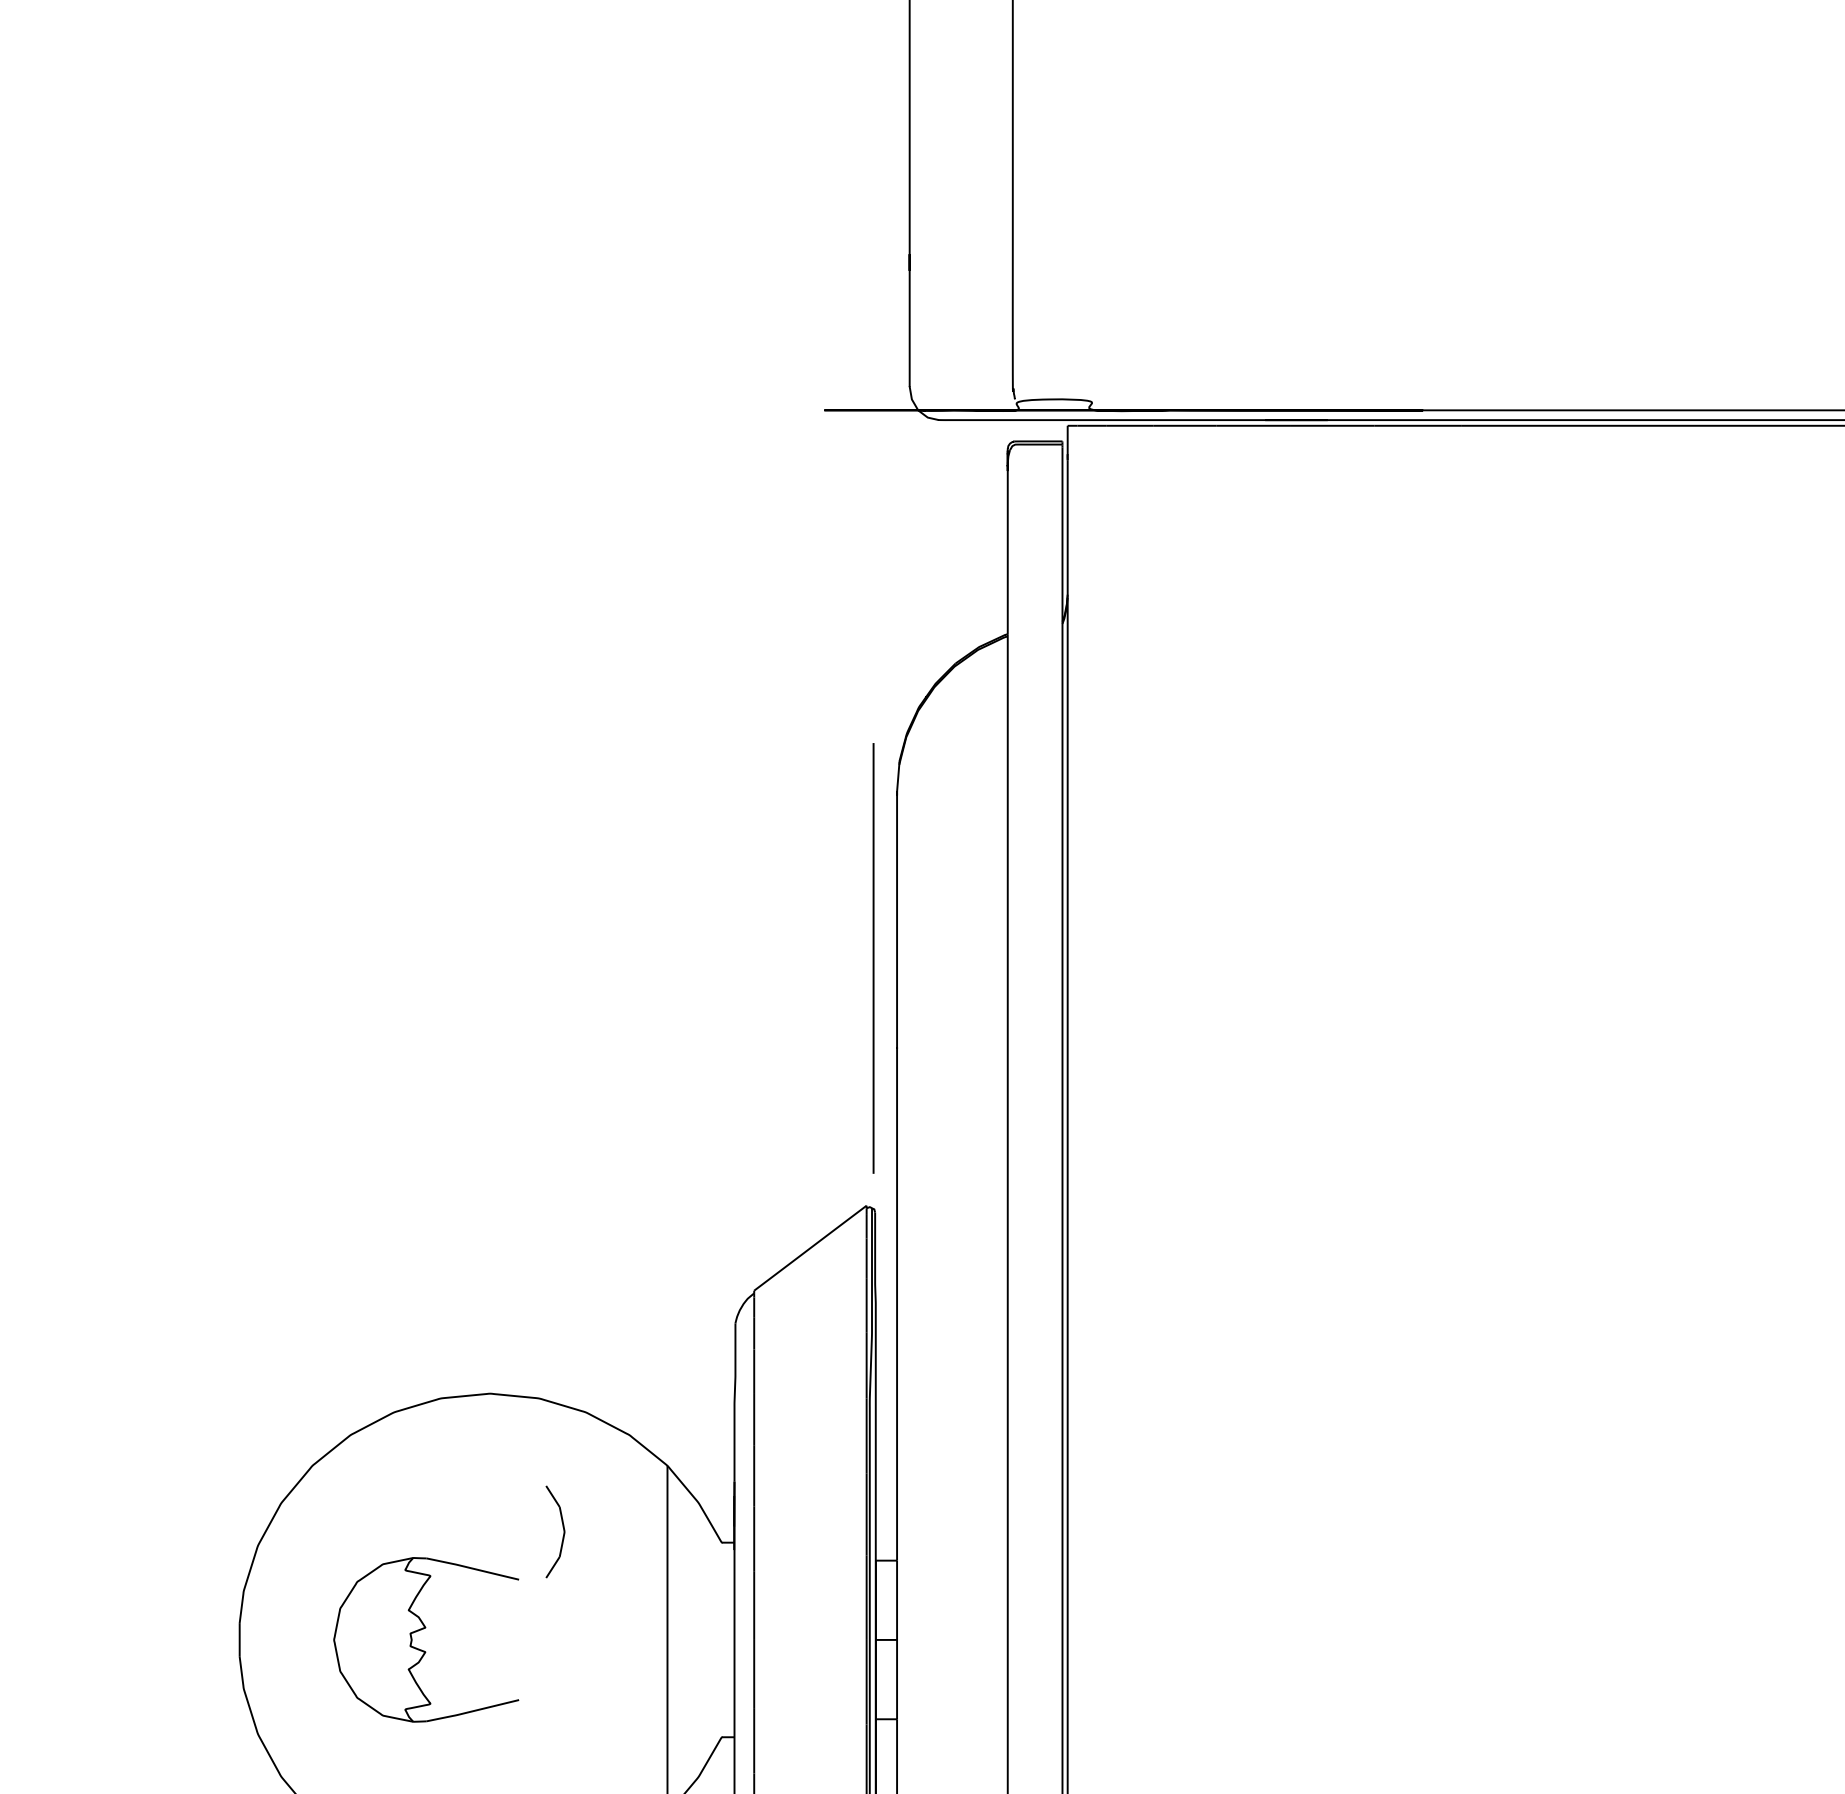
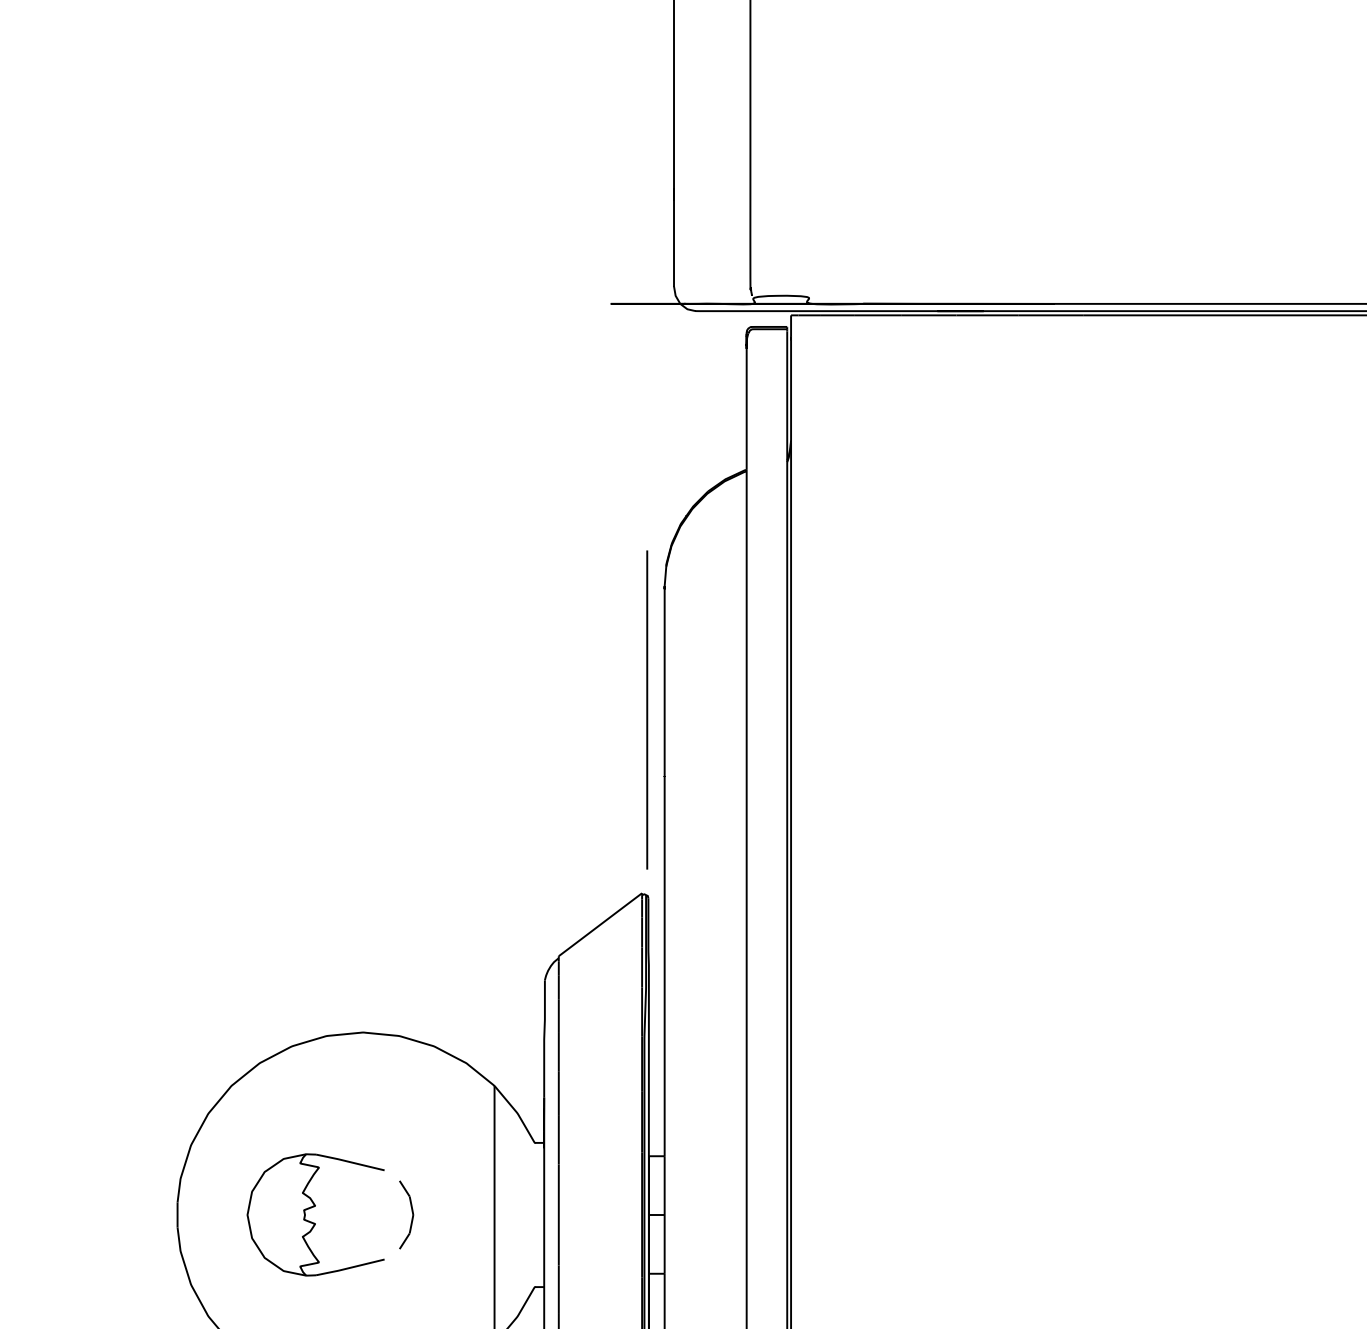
part: (555, 1531) -> (406, 1214), moved

